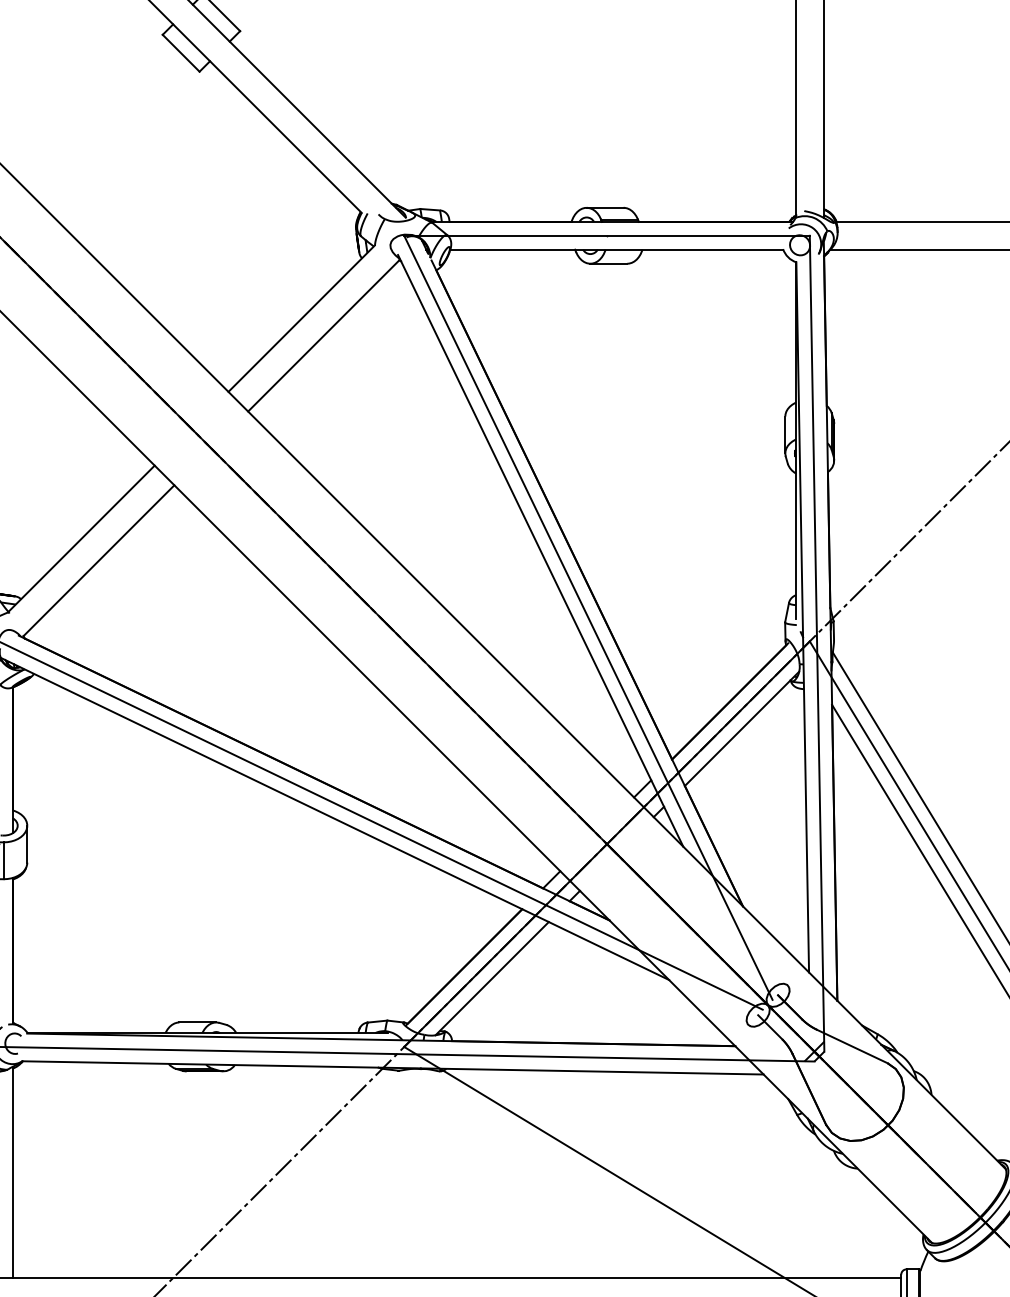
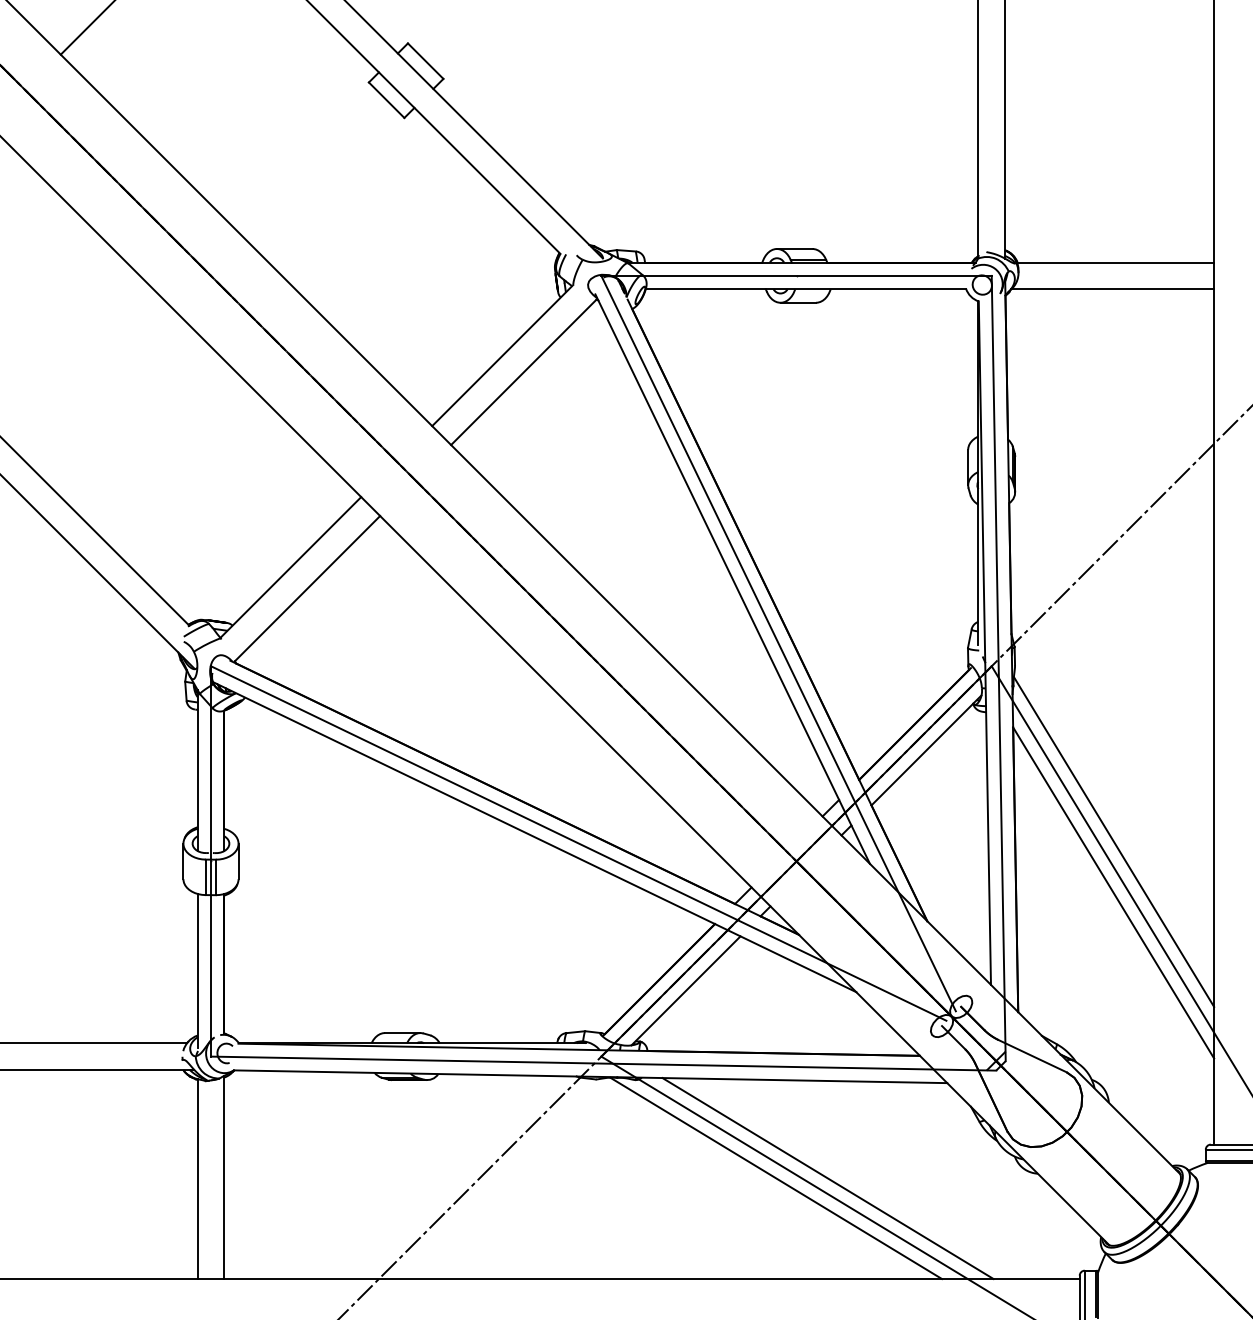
line: (586, 1173) -> (776, 1178), added
line: (639, 1173) -> (827, 1178), added

